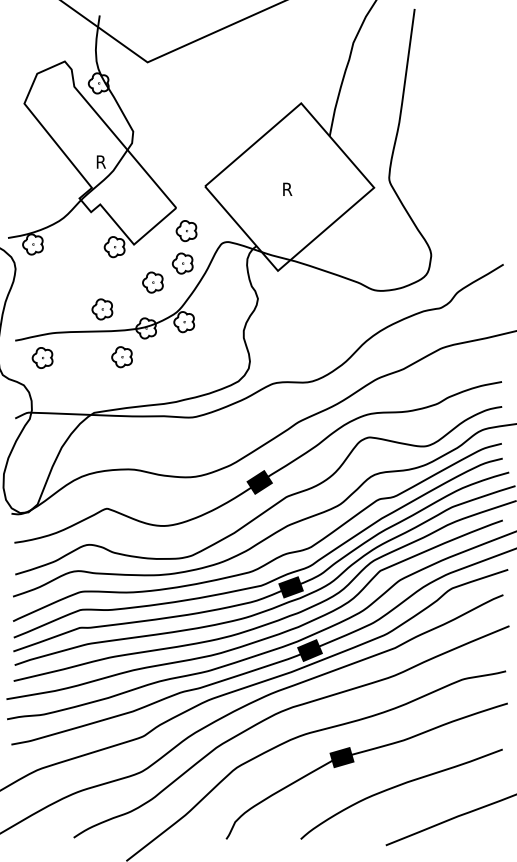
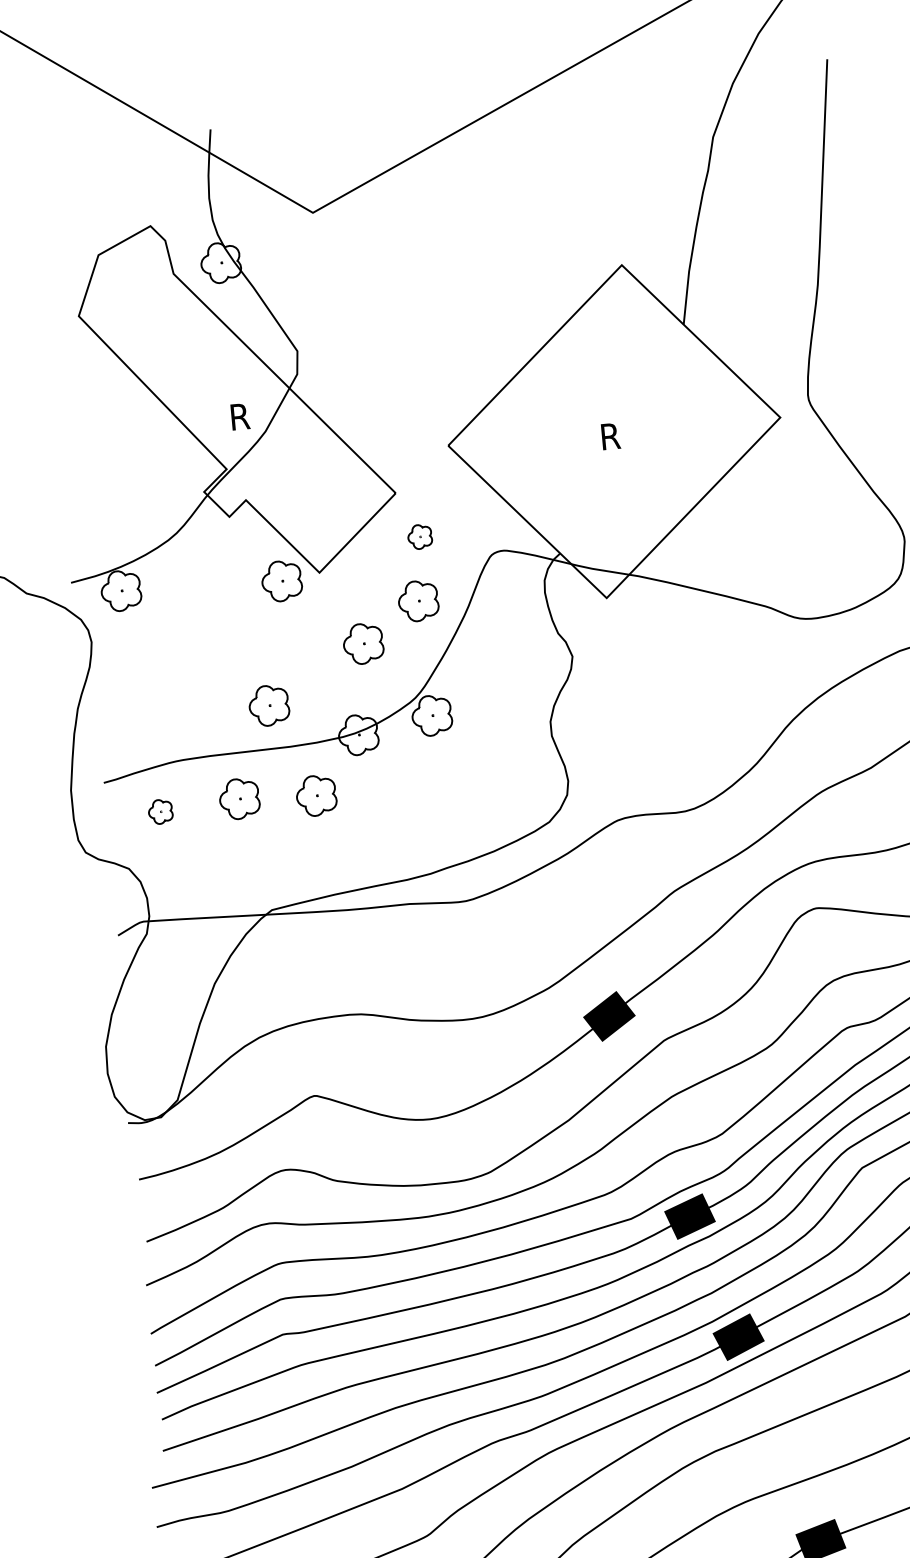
part: (186, 231) -> (420, 537), size x0.6
part: (82, 355) -> (238, 799), added
part: (42, 357) -> (160, 810), size x0.6

